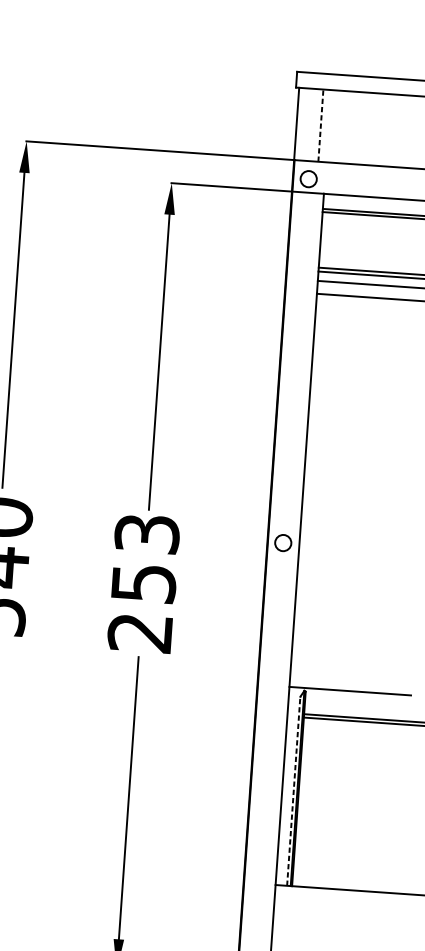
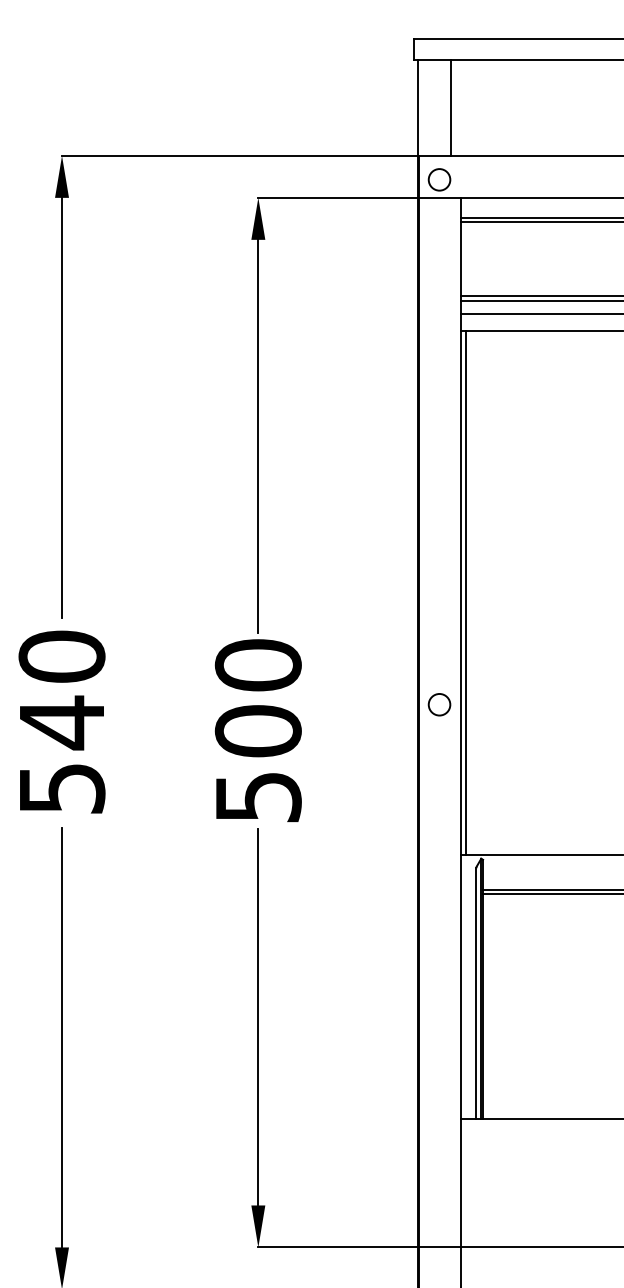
line: (320, 125) -> (450, 107), dashed -> solid
line: (306, 490) -> (465, 592), added
circle: (283, 542) -> (439, 704), moved
text: (143, 582) -> (257, 730), 253 -> 500
line: (293, 791) -> (476, 993), dashed -> solid

